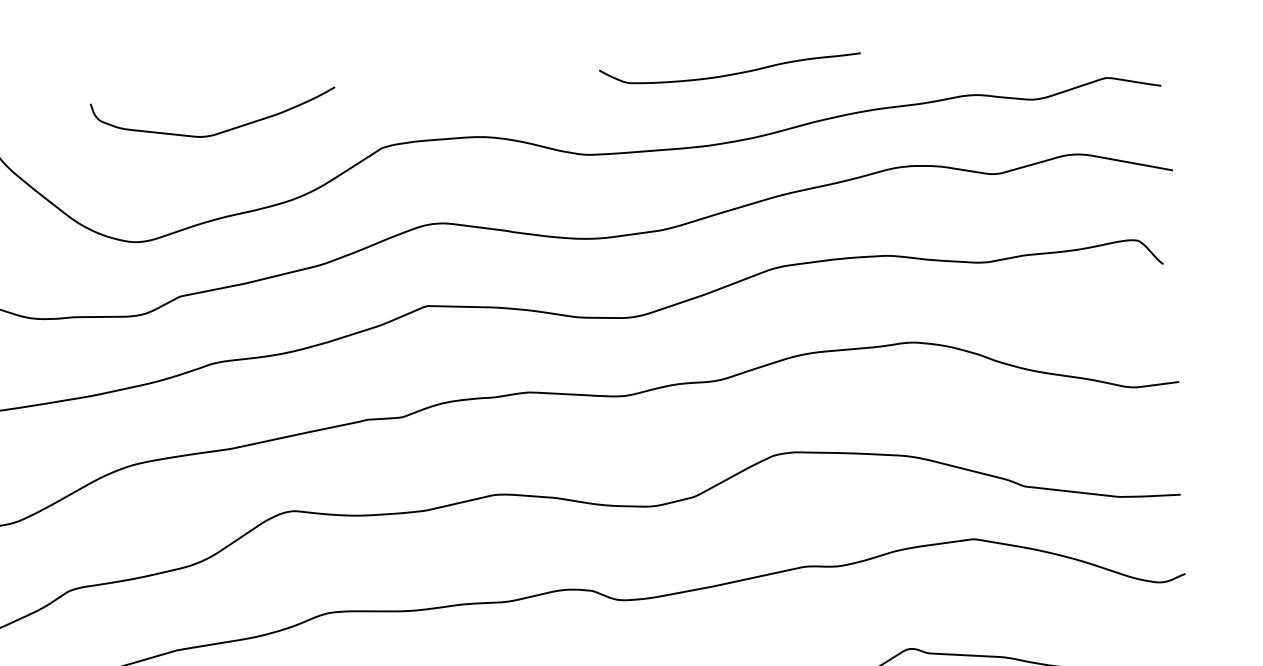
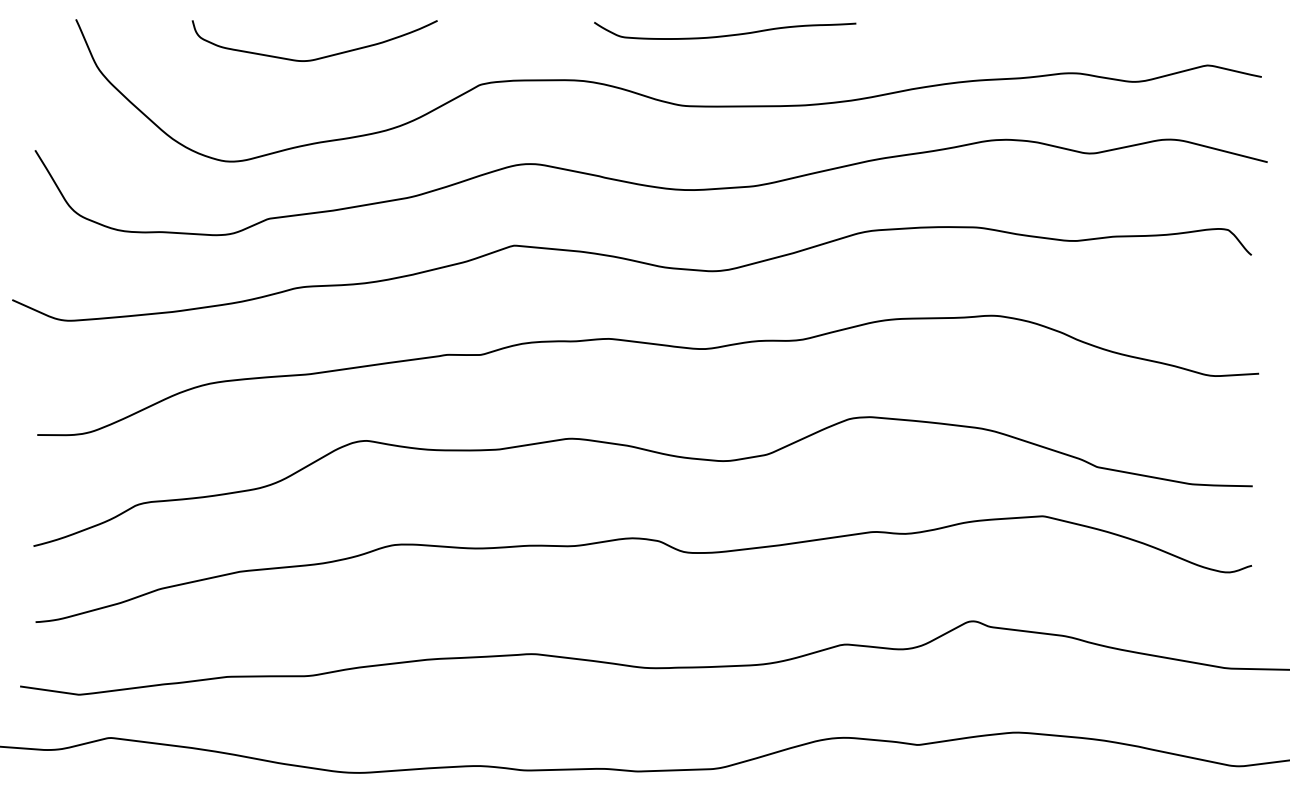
curve: (732, 73) -> (727, 34), moved

